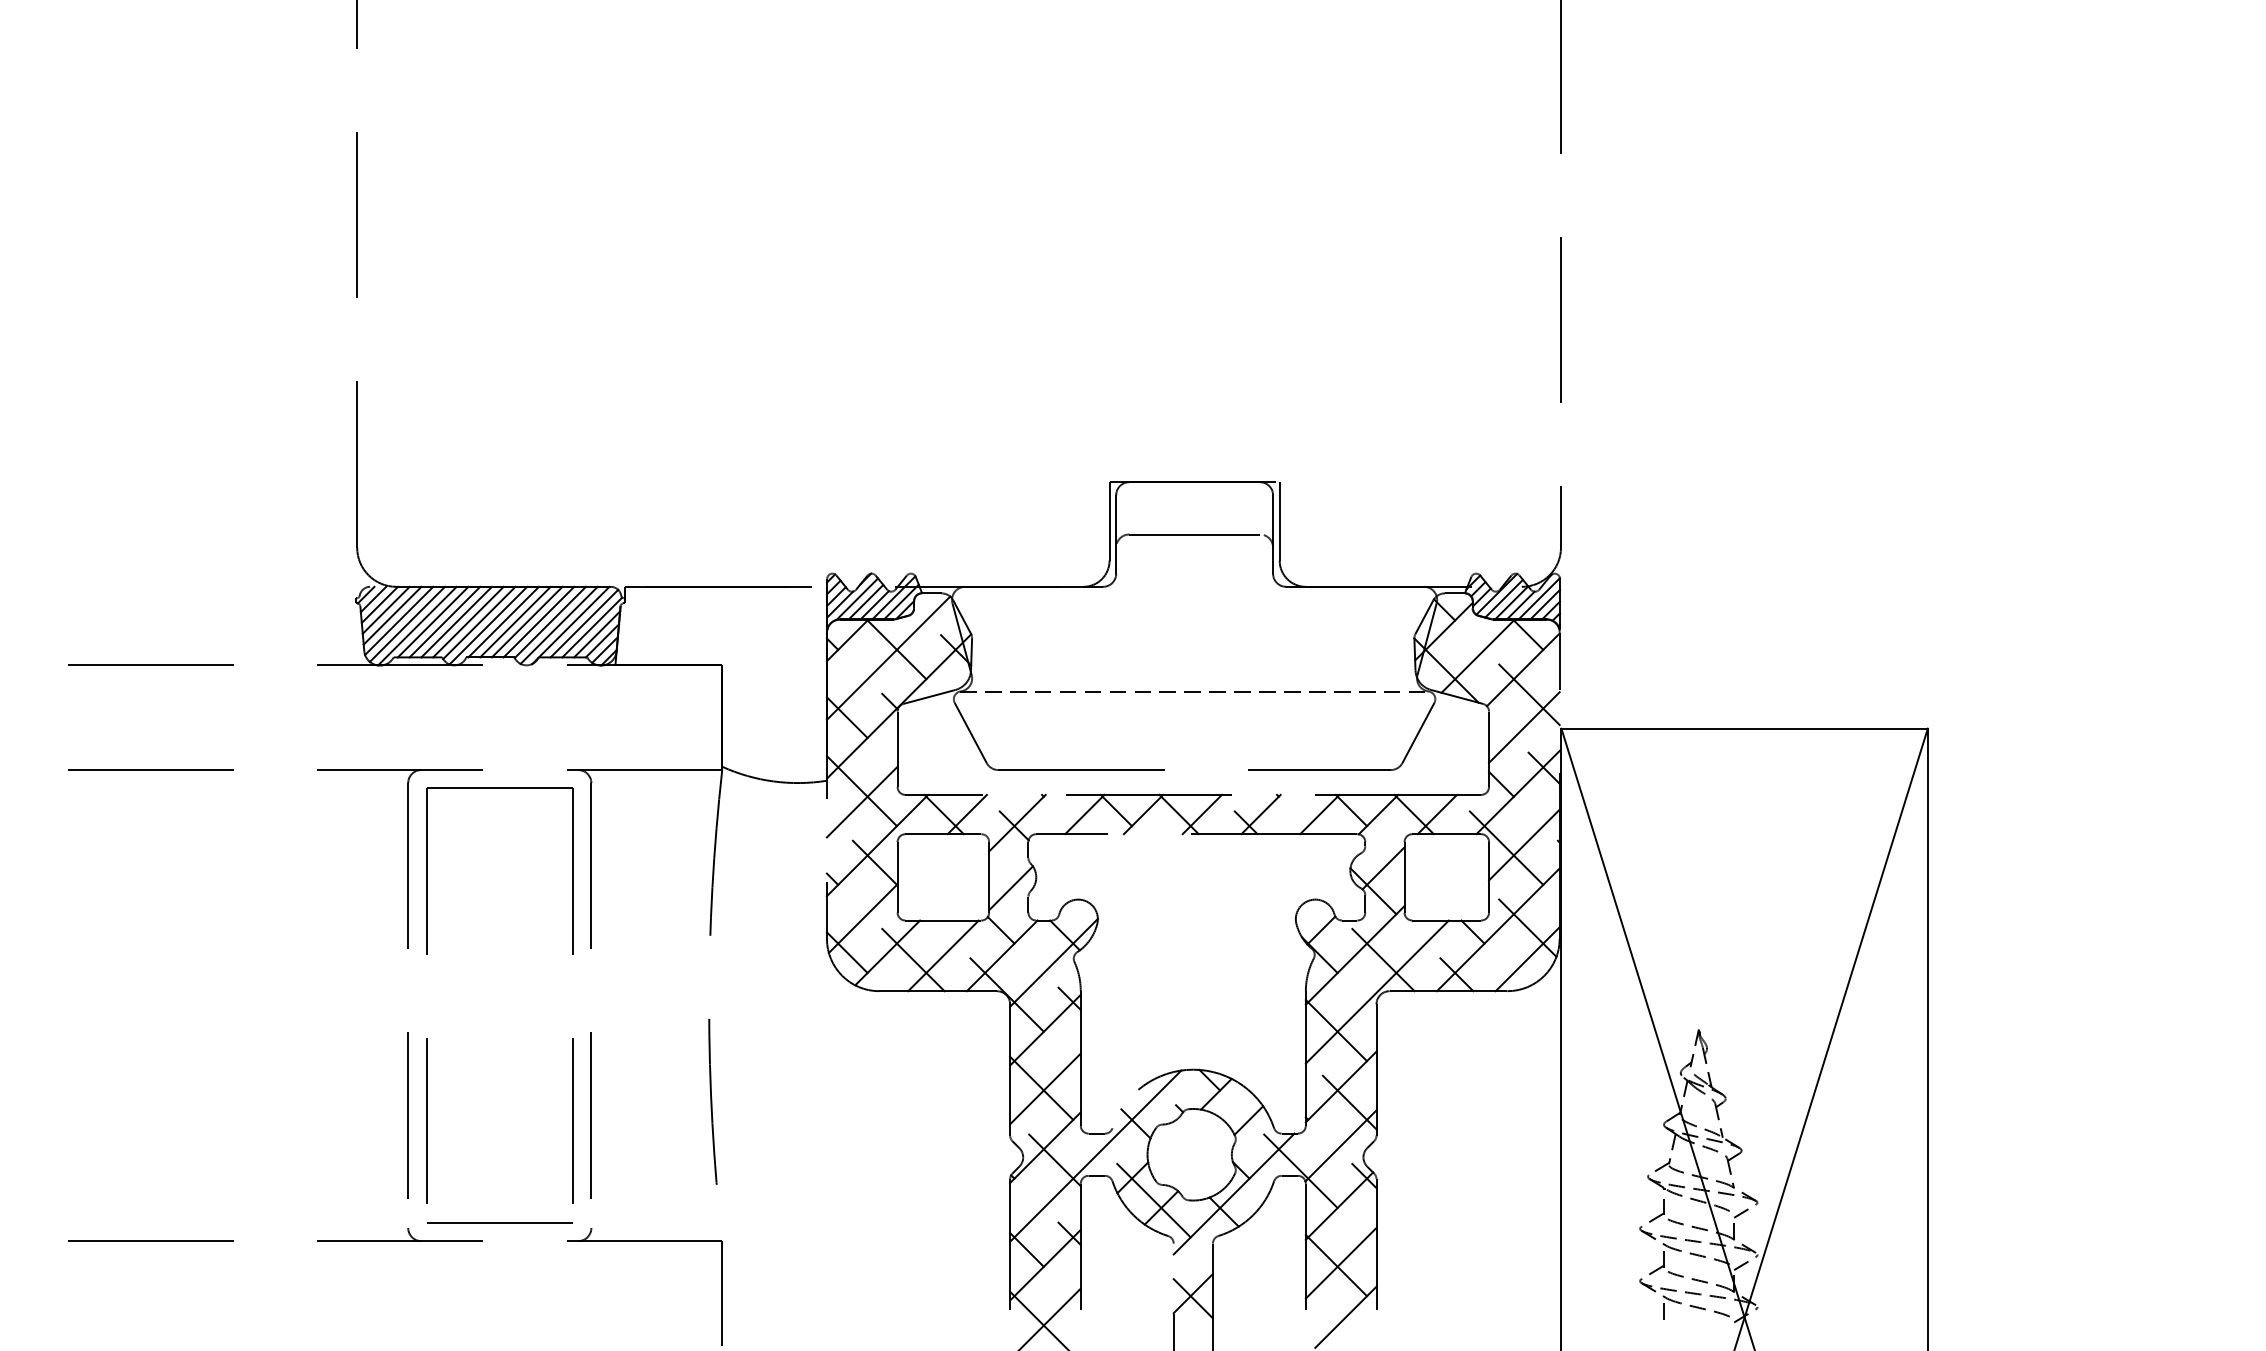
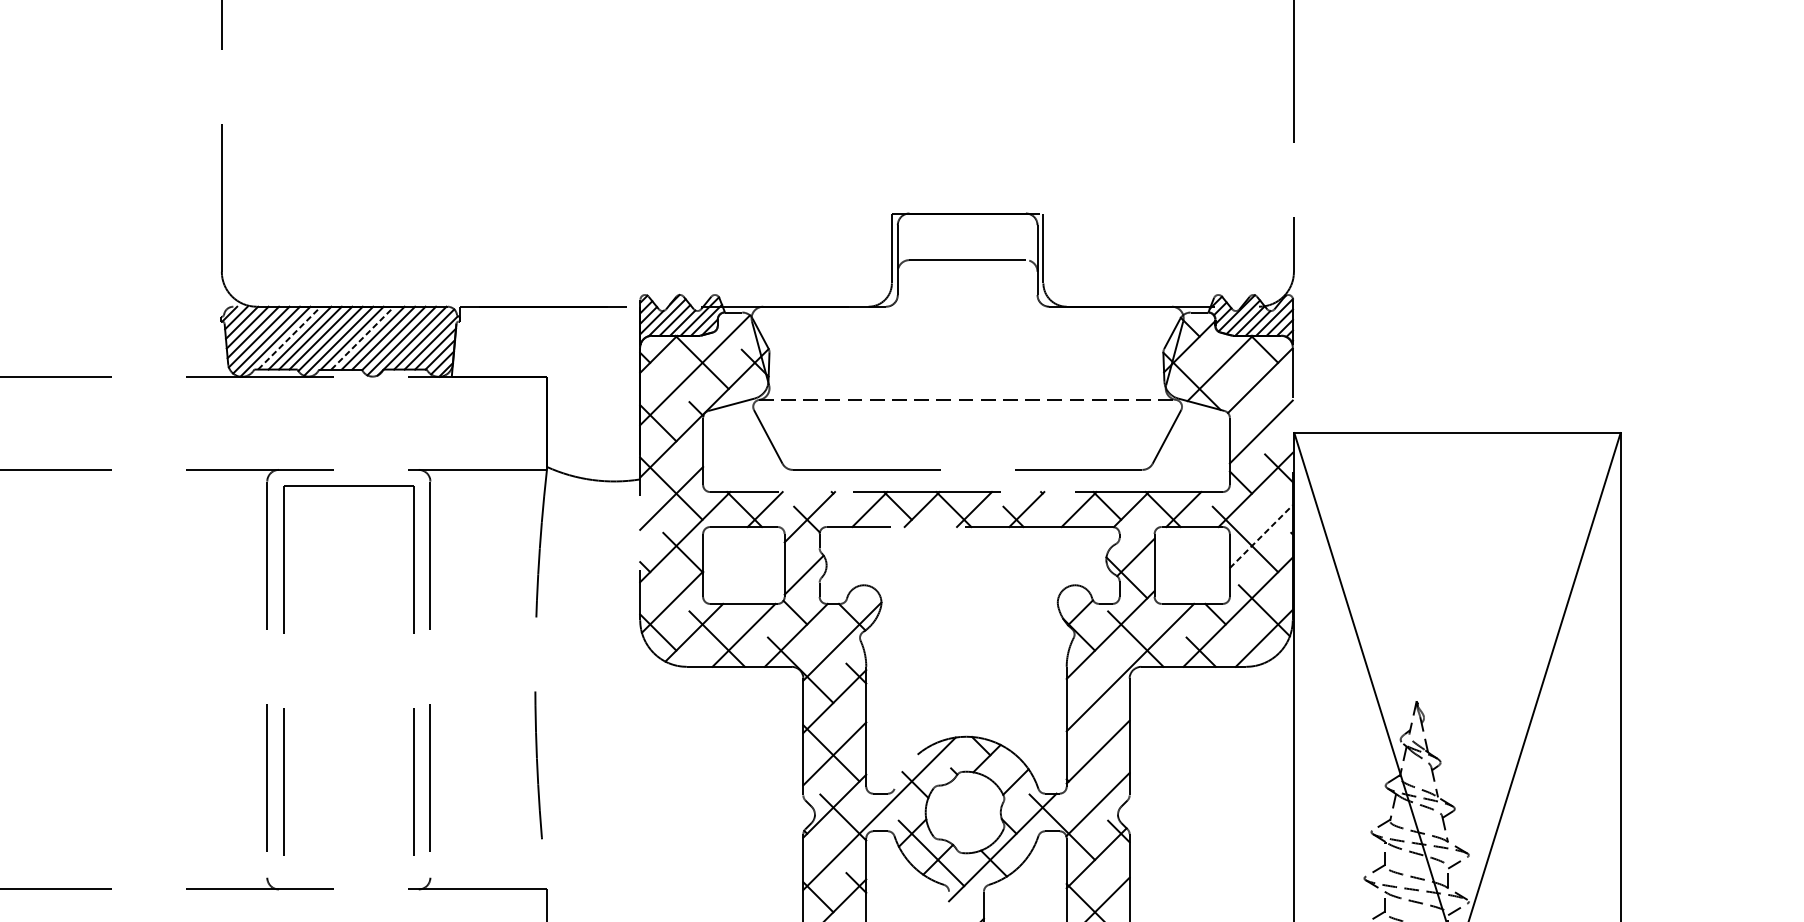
line: (433, 622) -> (289, 338), solid -> dashed
line: (515, 622) -> (362, 338), solid -> dashed
line: (1529, 694) -> (1265, 402), removed
line: (1524, 845) -> (1261, 537), solid -> dashed
line: (1336, 1030) -> (1094, 701), removed
line: (1349, 1102) -> (1105, 765), removed
line: (499, 1222) -> (348, 872), removed

